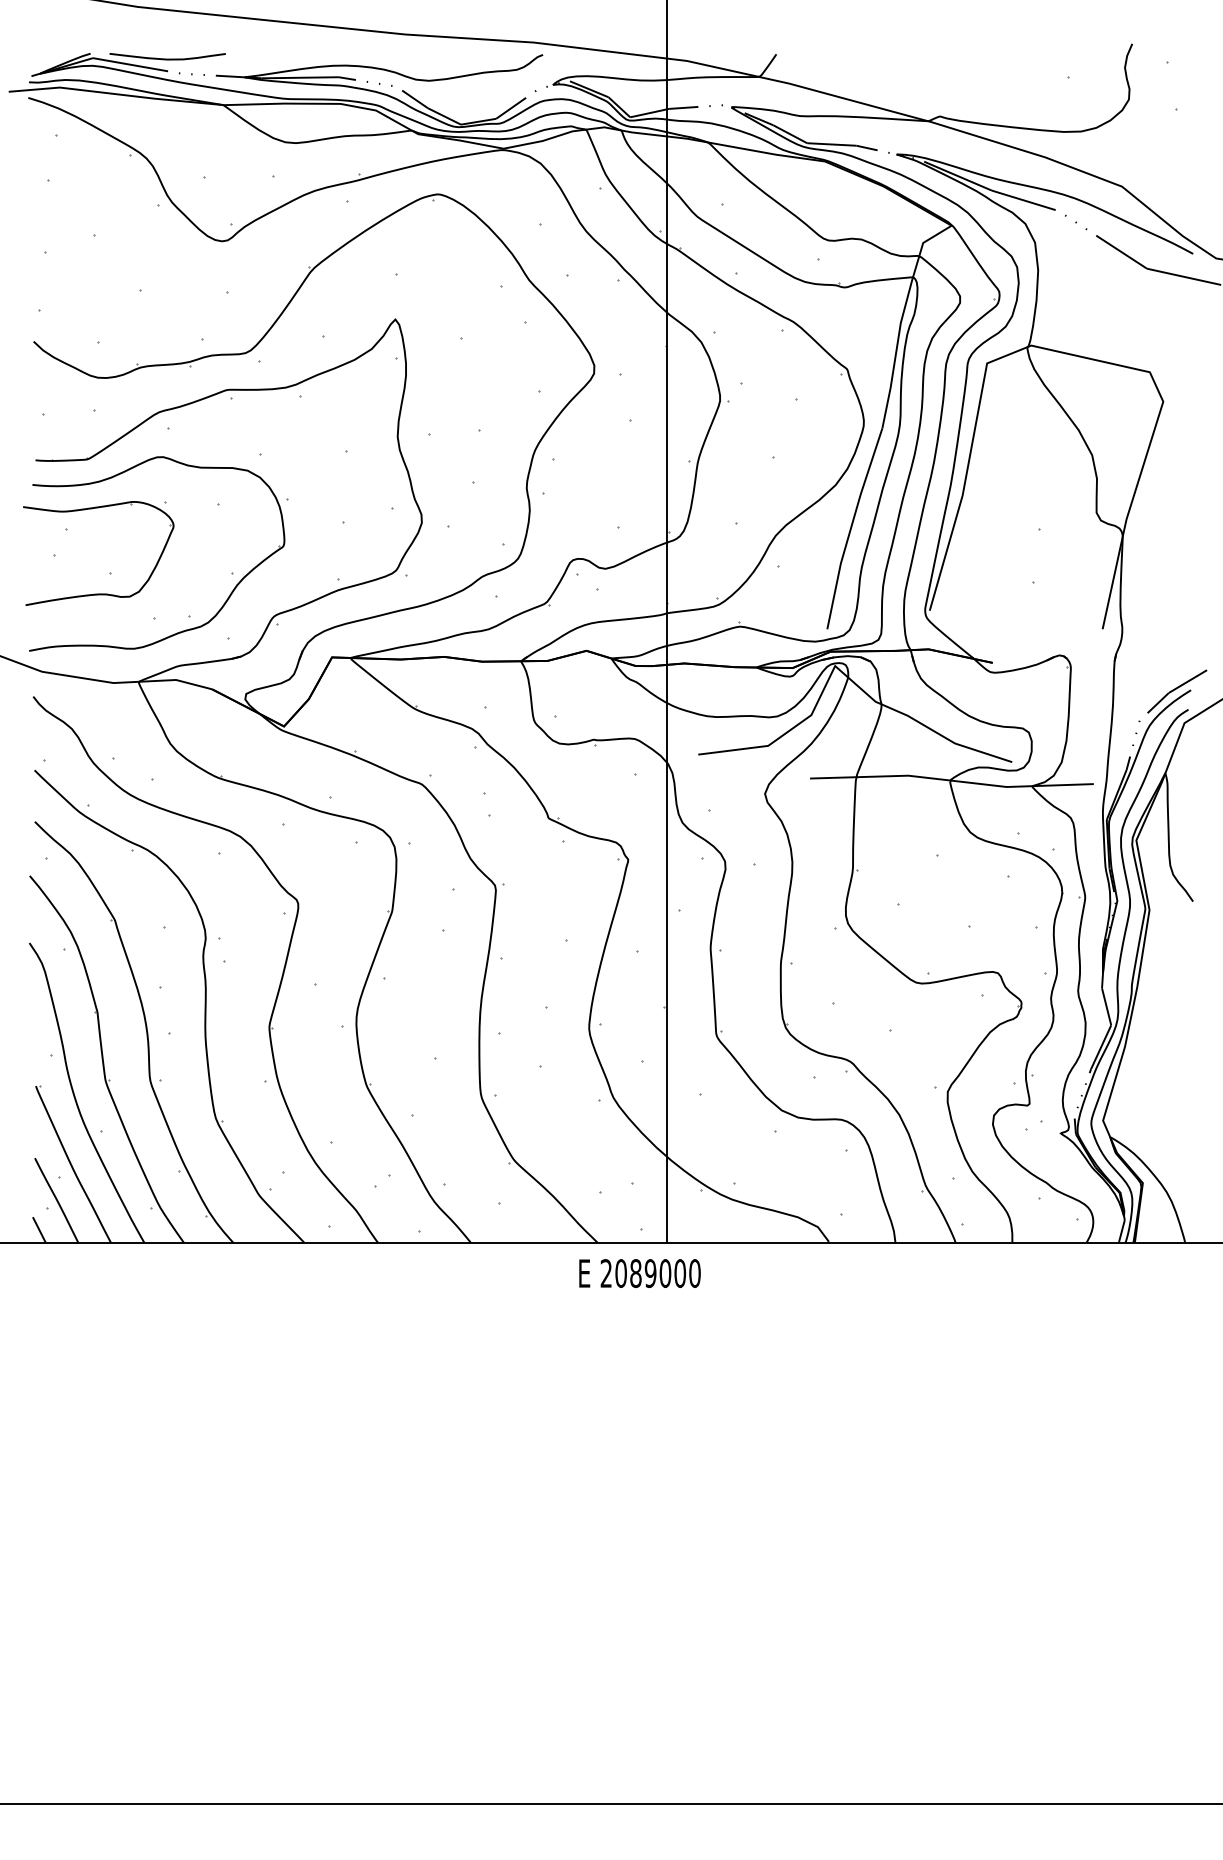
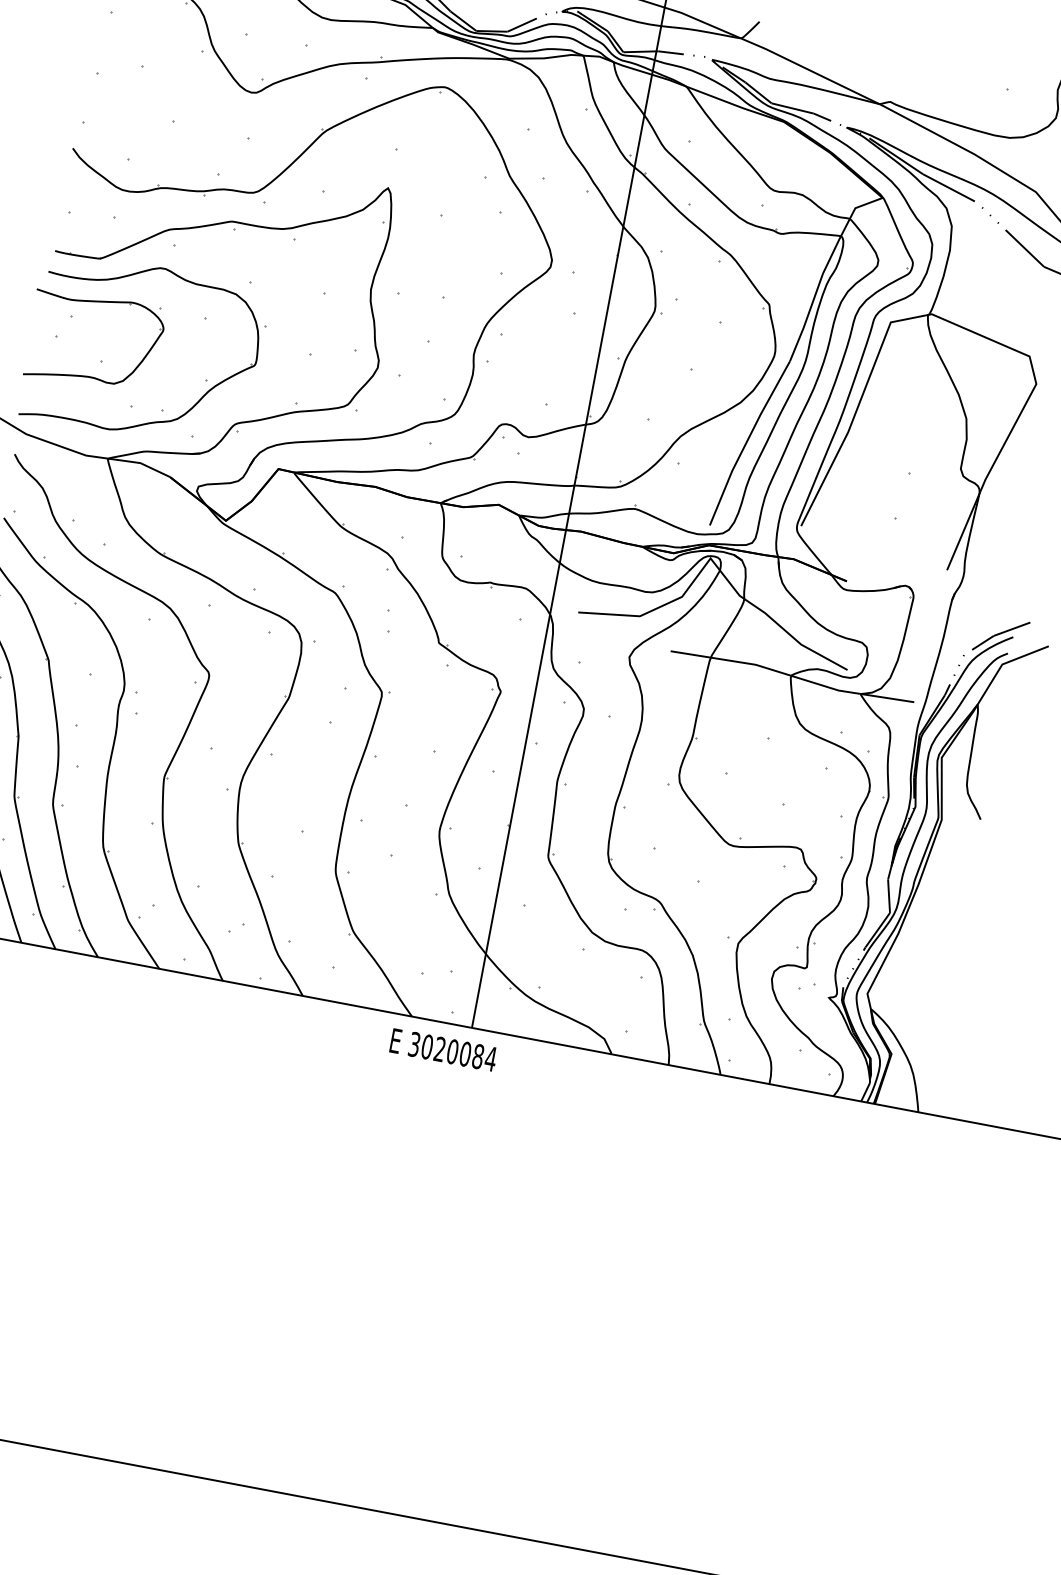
text: (650, 1273) -> (452, 1051), 2089000 -> 3020084

